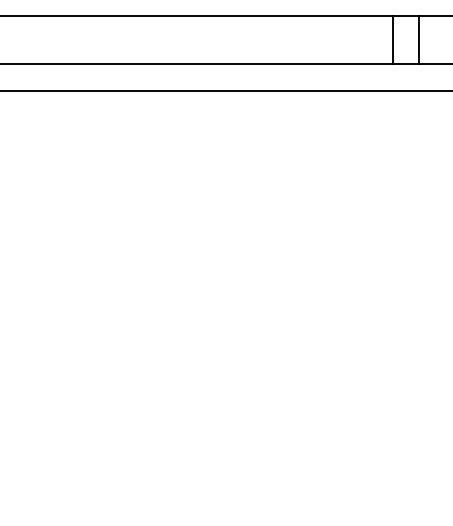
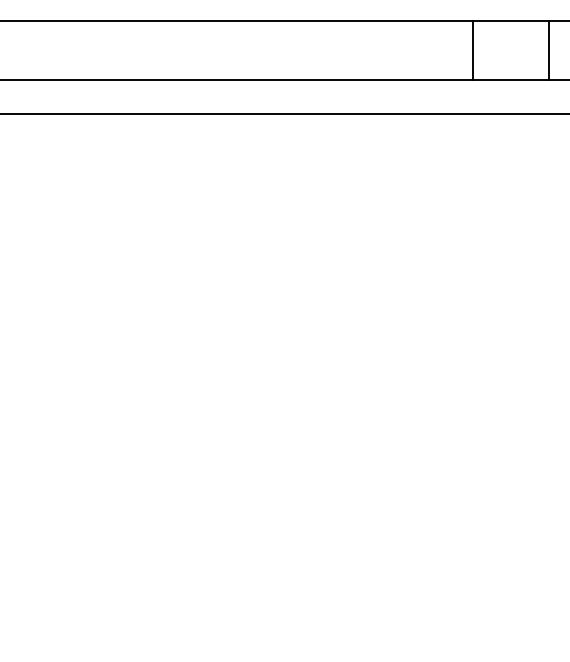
line: (392, 39) -> (472, 49), moved
line: (419, 39) -> (549, 49), moved

